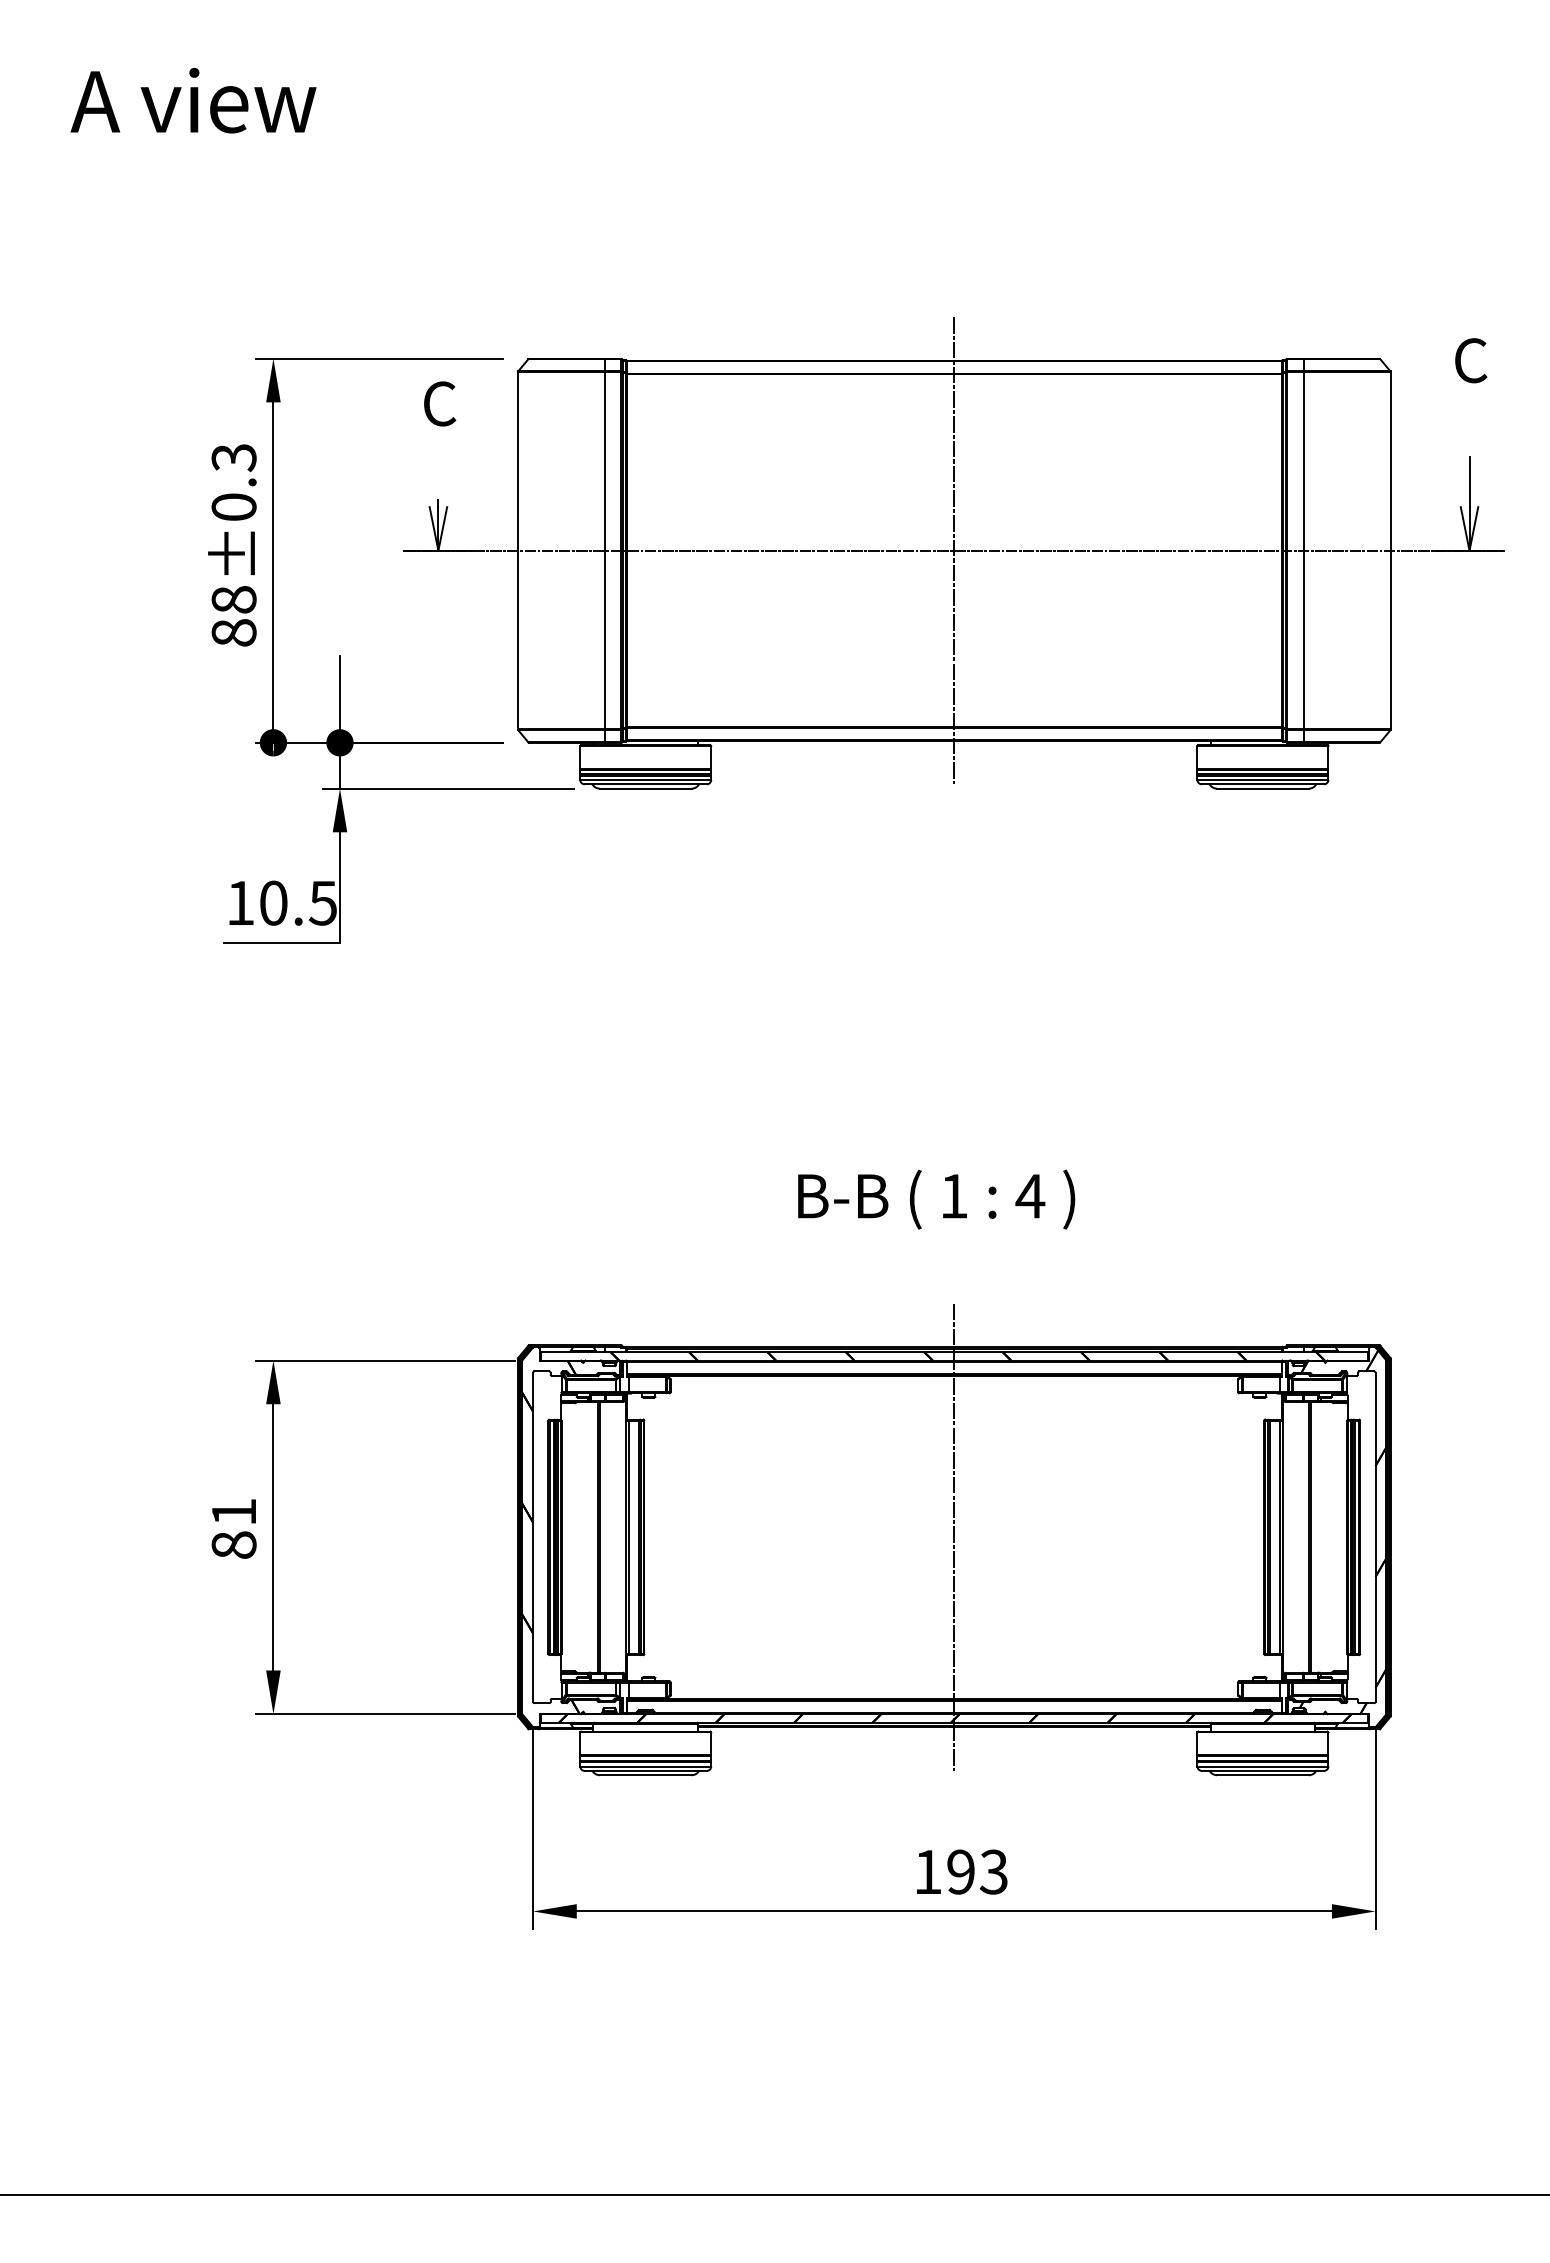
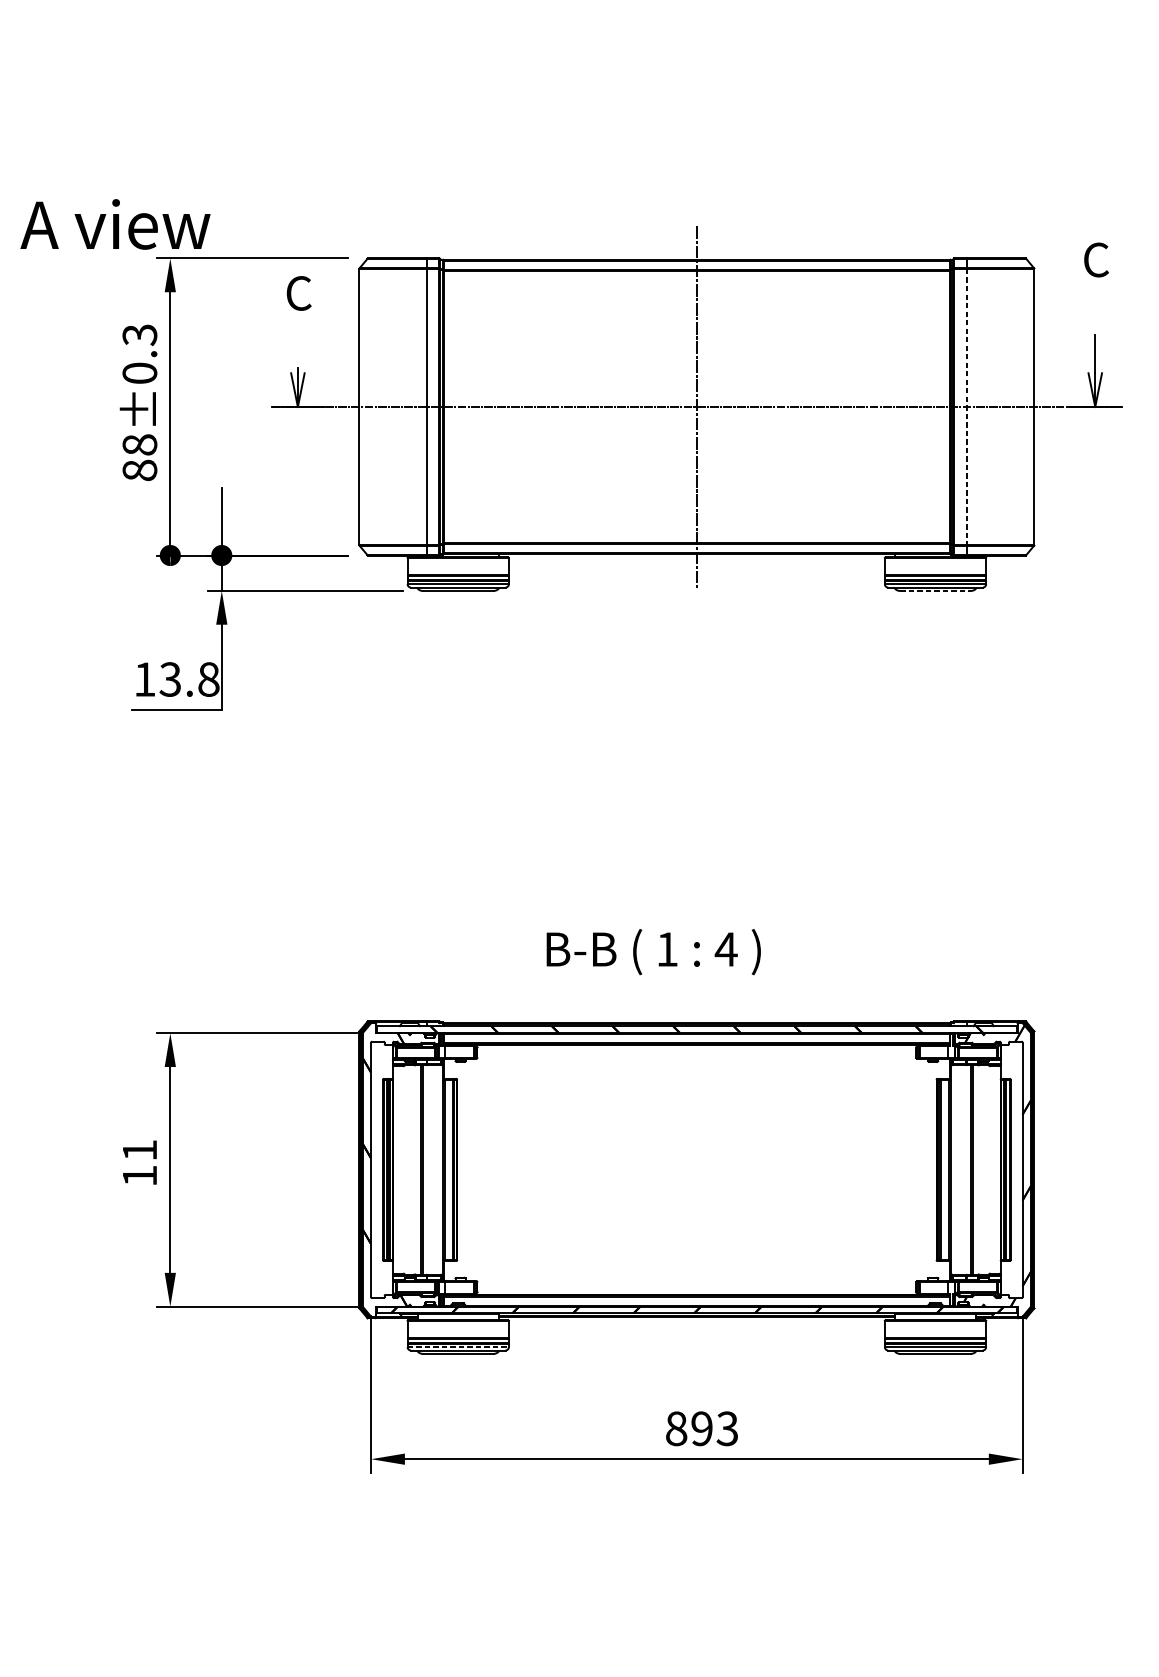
text: (193, 100) -> (115, 224), moved
line: (1303, 551) -> (966, 407), solid -> dashed
line: (1262, 788) -> (935, 590), solid -> dashed
text: (298, 902) -> (189, 678), 10.5 -> 13.8
text: (936, 1199) -> (653, 951), moved
line: (954, 1536) -> (696, 1169), removed
text: (233, 1544) -> (139, 1175), 81 -> 11
line: (646, 1766) -> (458, 1347), solid -> dashed
text: (927, 1871) -> (676, 1428), 193 -> 893

